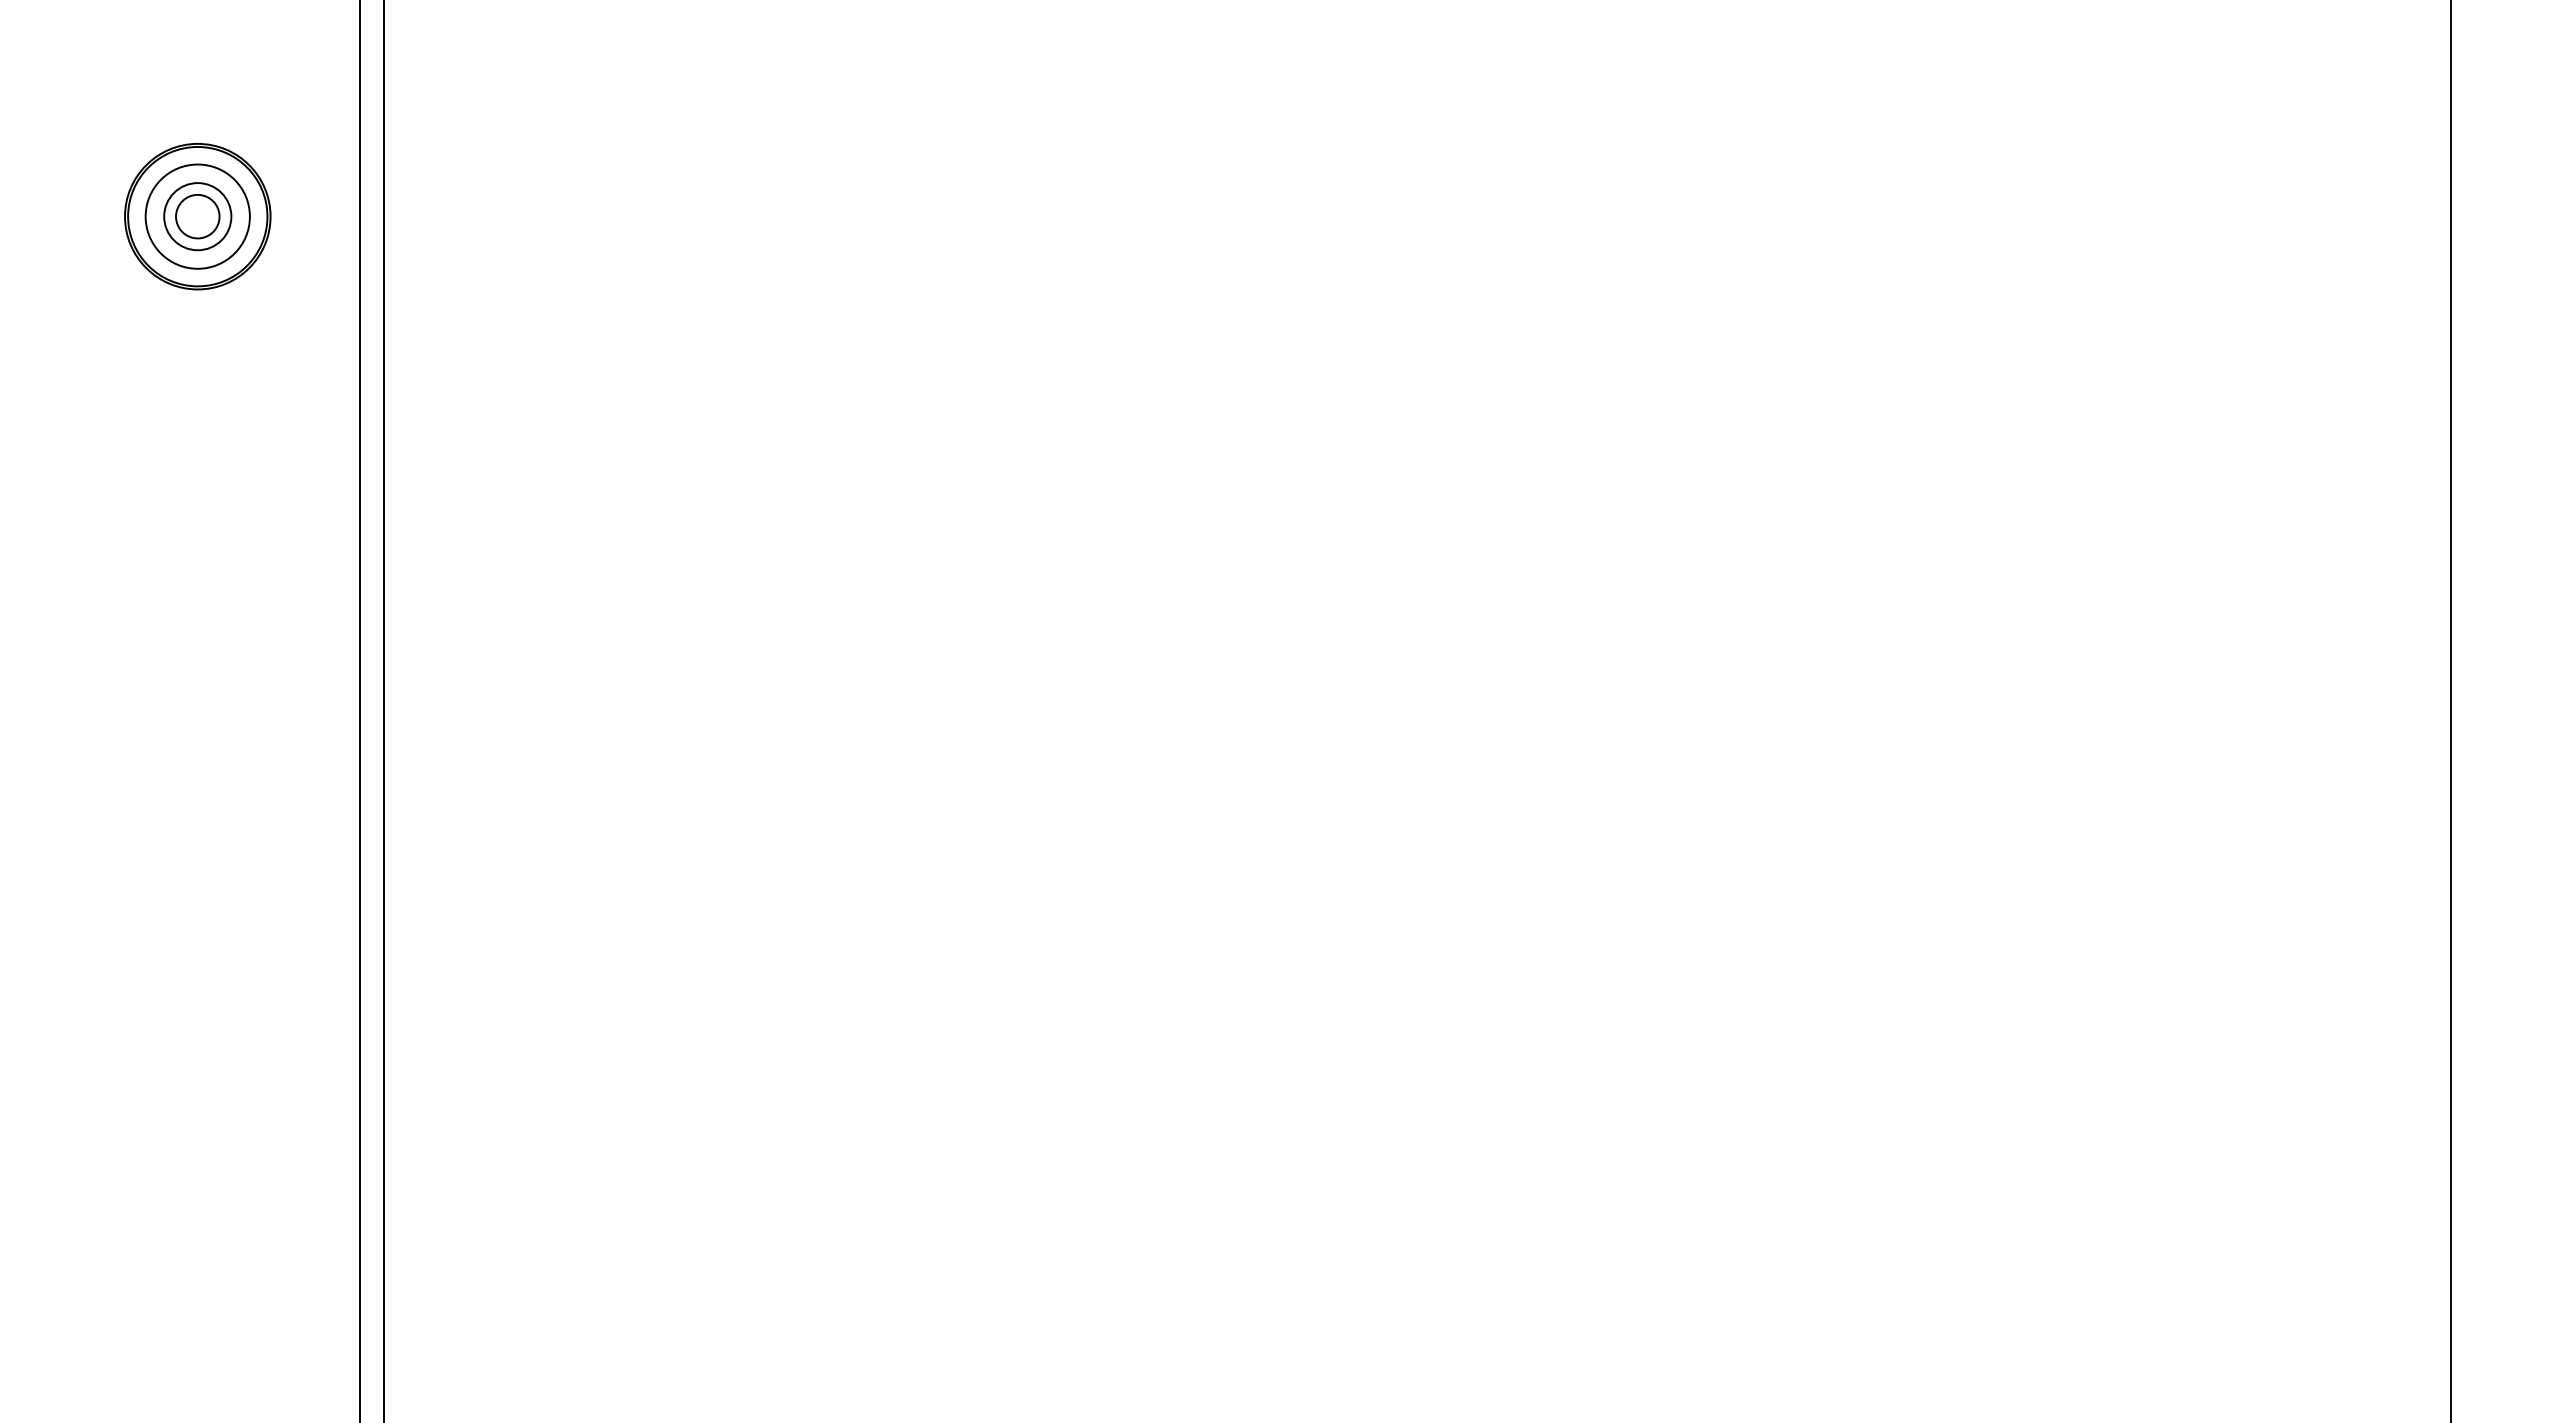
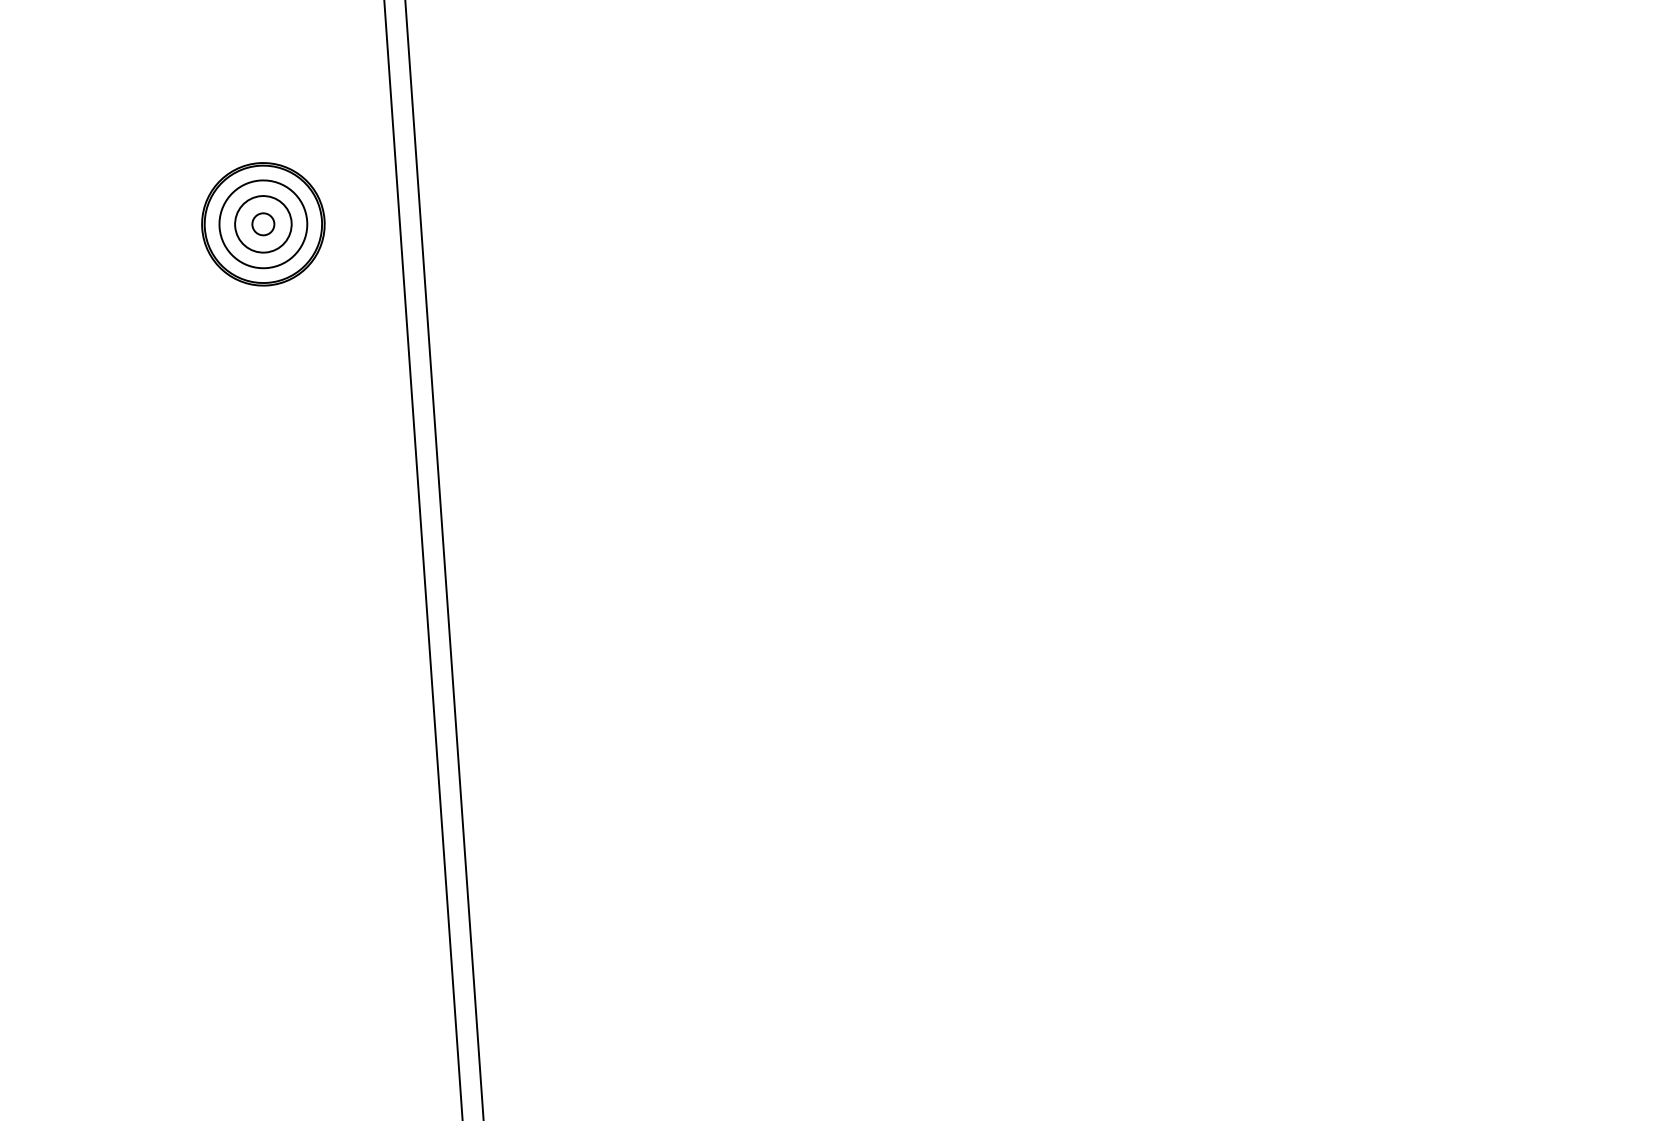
circle: (197, 216) -> (263, 224), size x0.6

